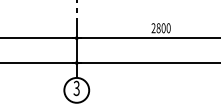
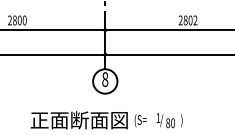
text: (168, 28) -> (195, 20), 2800 -> 2802
text: (76, 88) -> (105, 79), 3 -> 8

